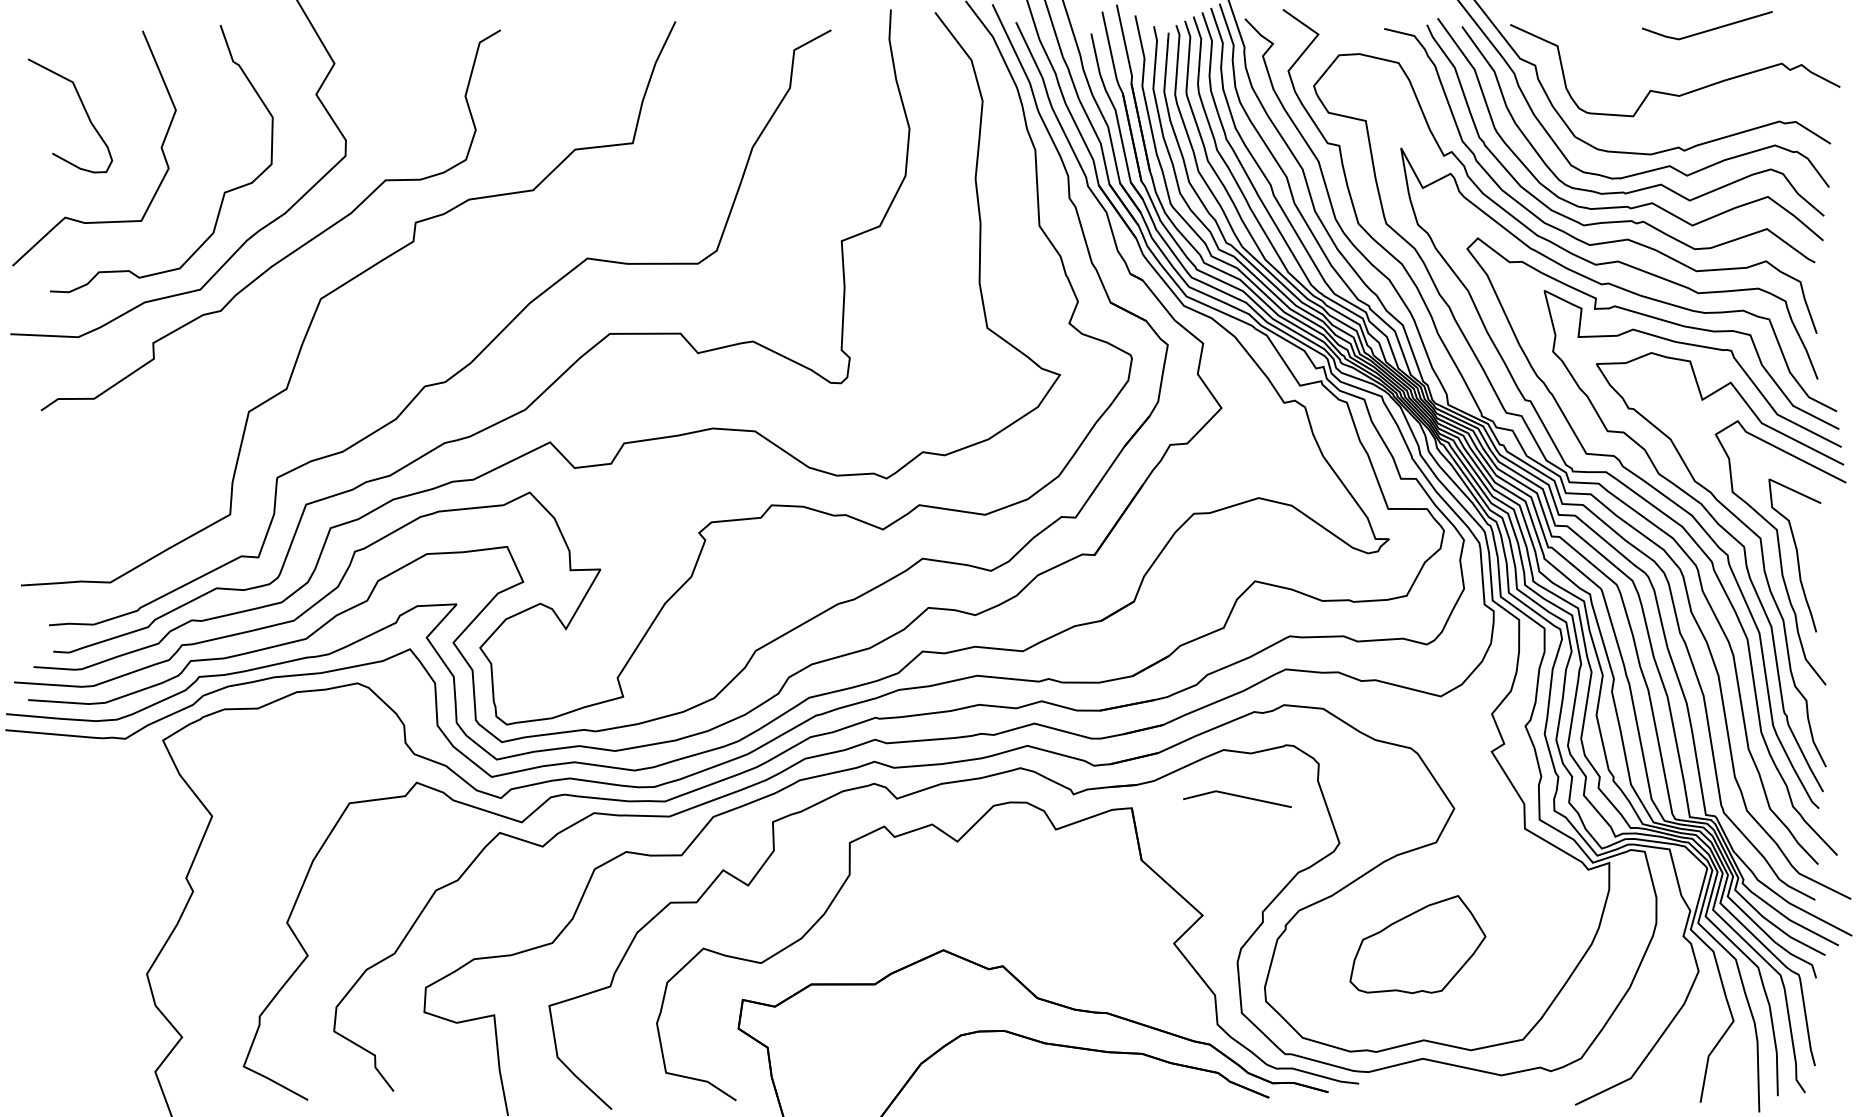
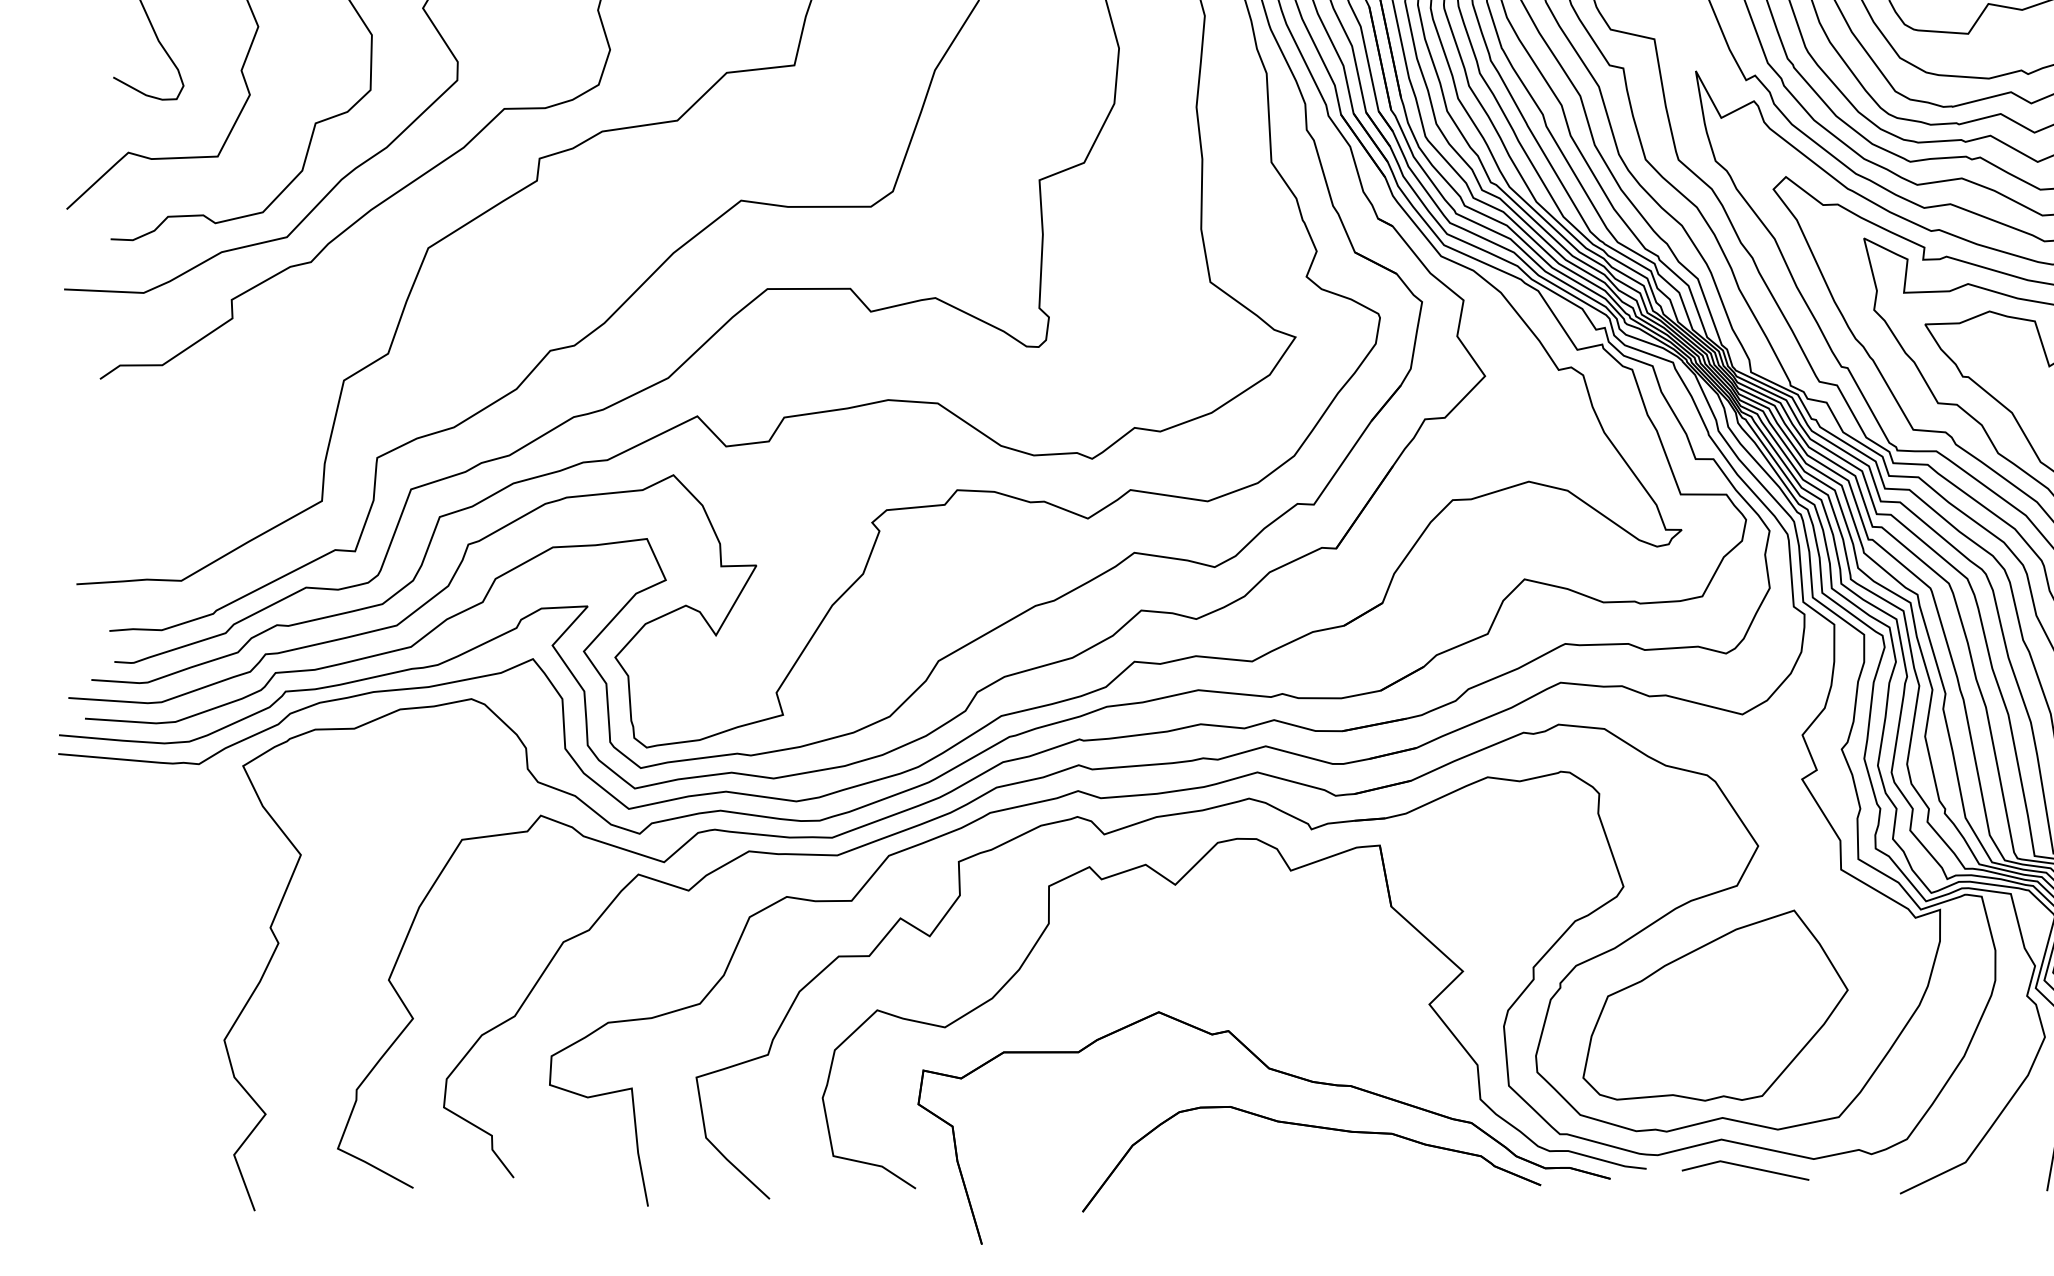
line: (1237, 796) -> (1745, 1167), moved
part: (1417, 944) -> (1715, 1005), size x1.67

